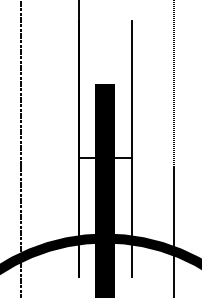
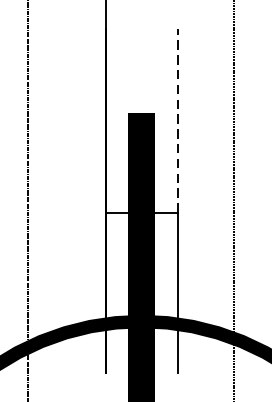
line: (132, 89) -> (178, 120), solid -> dashed

